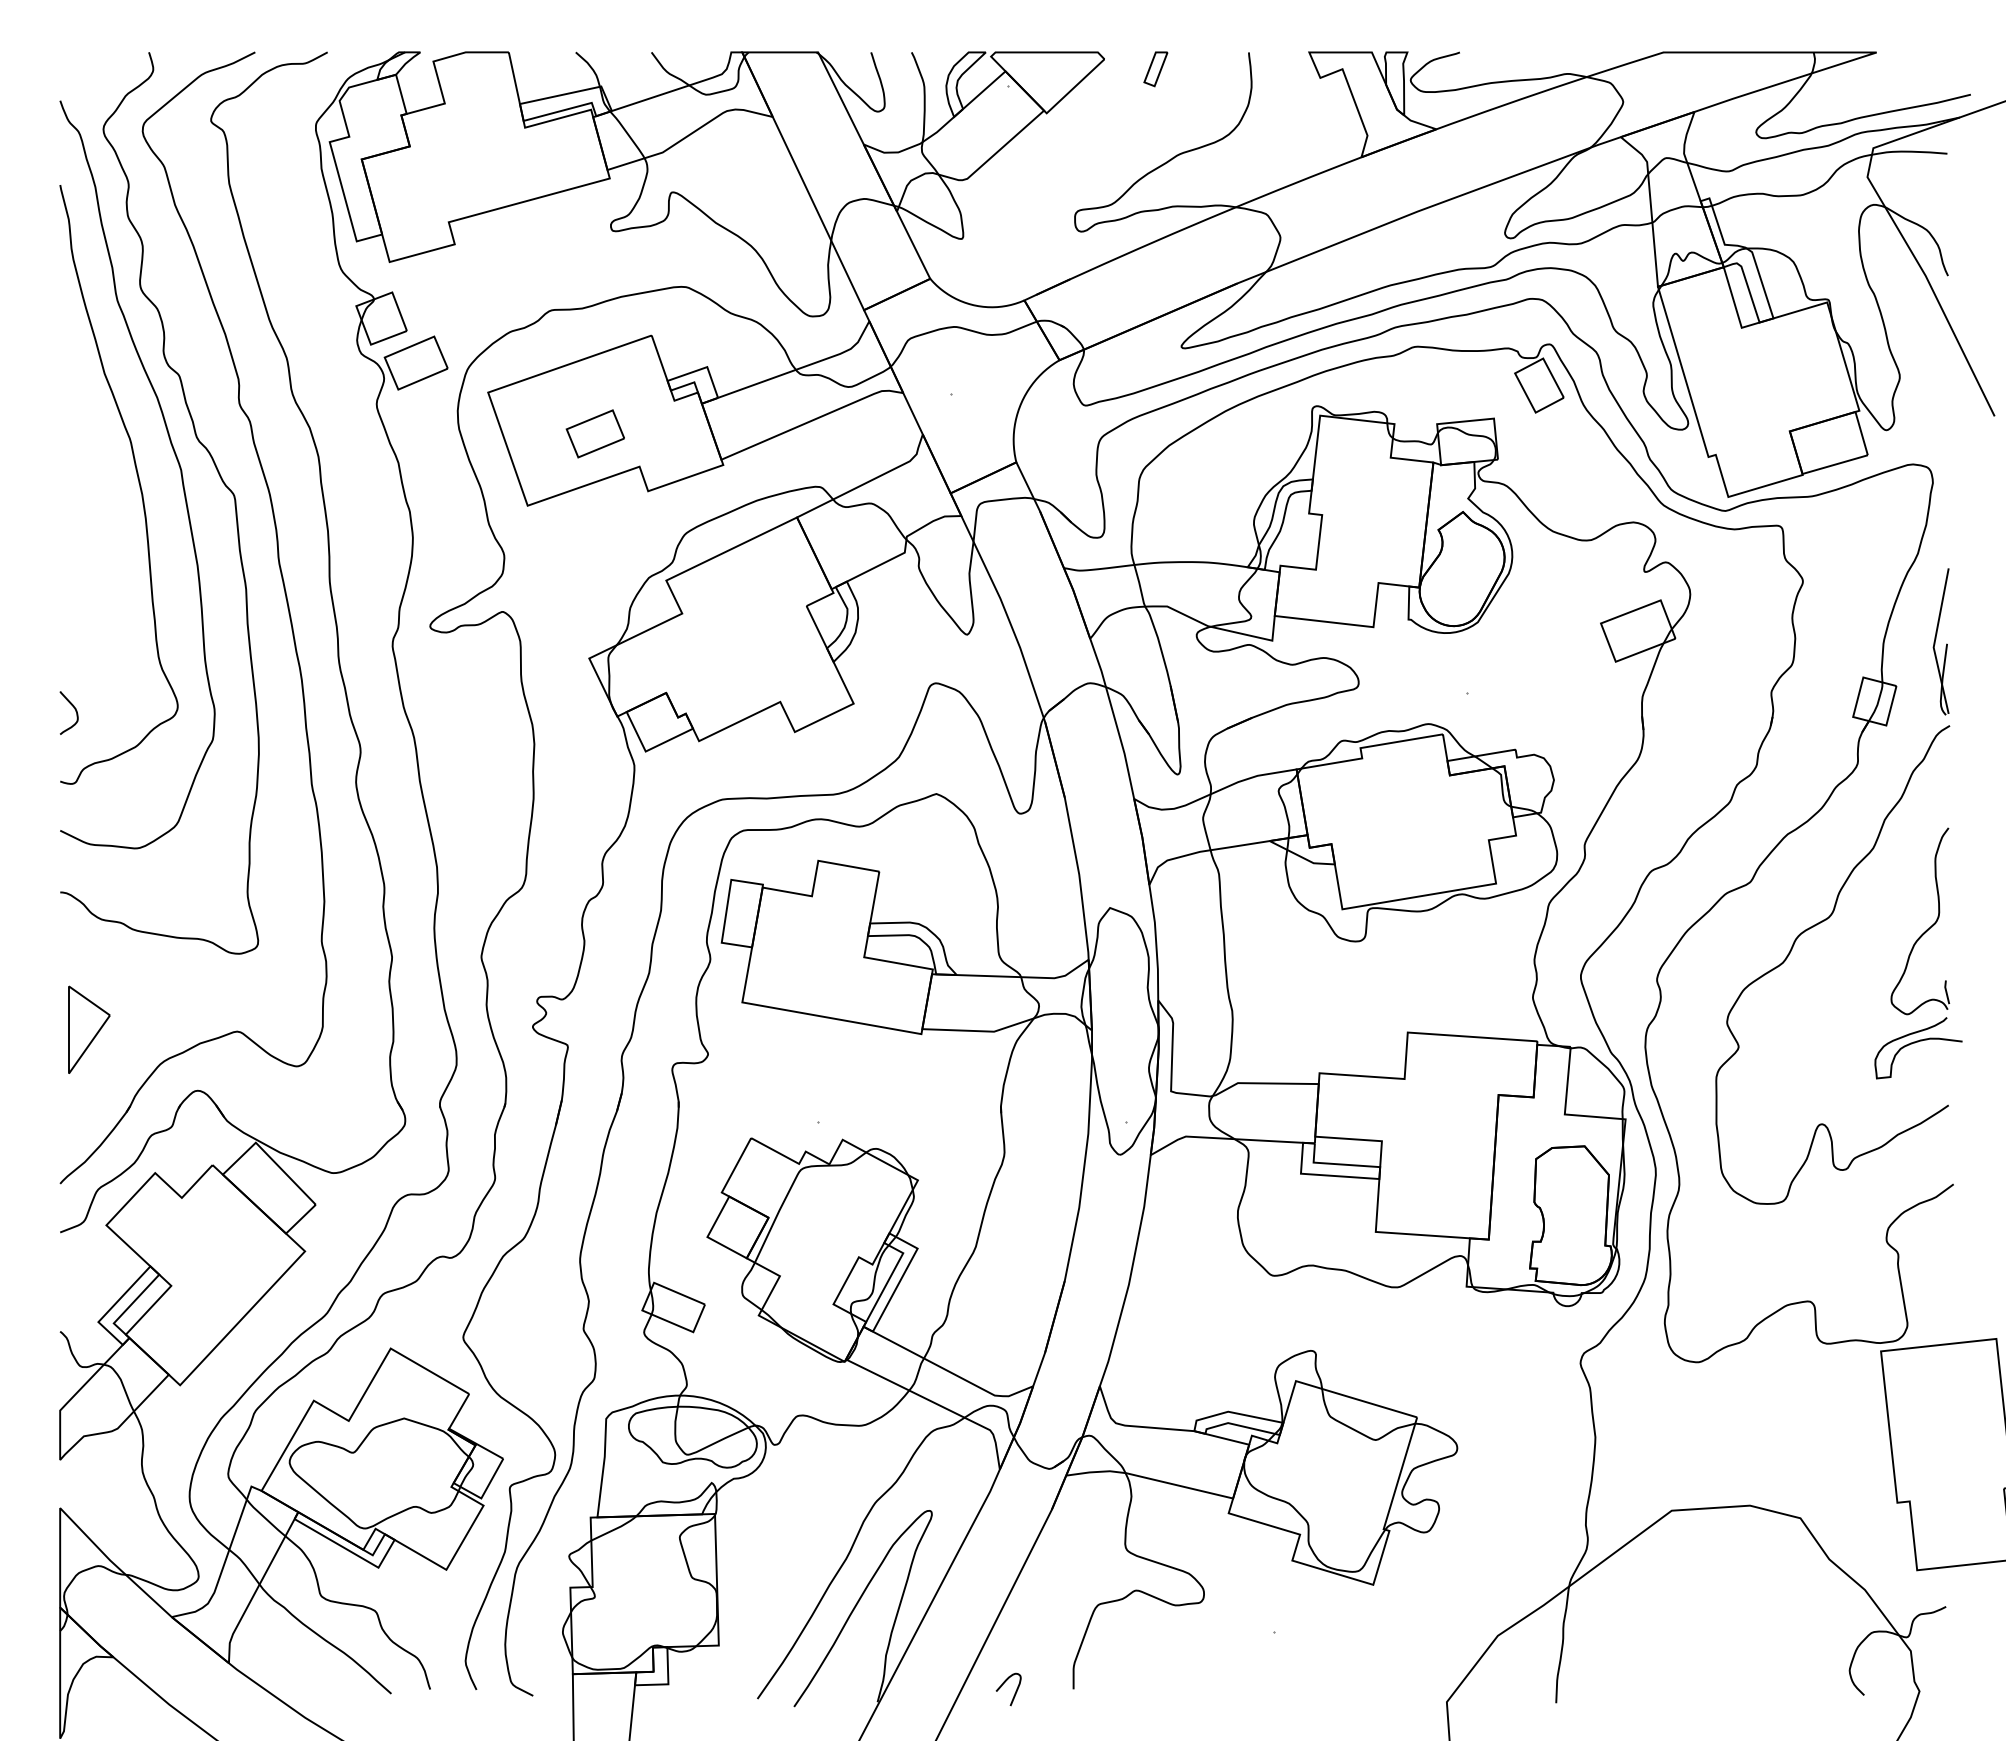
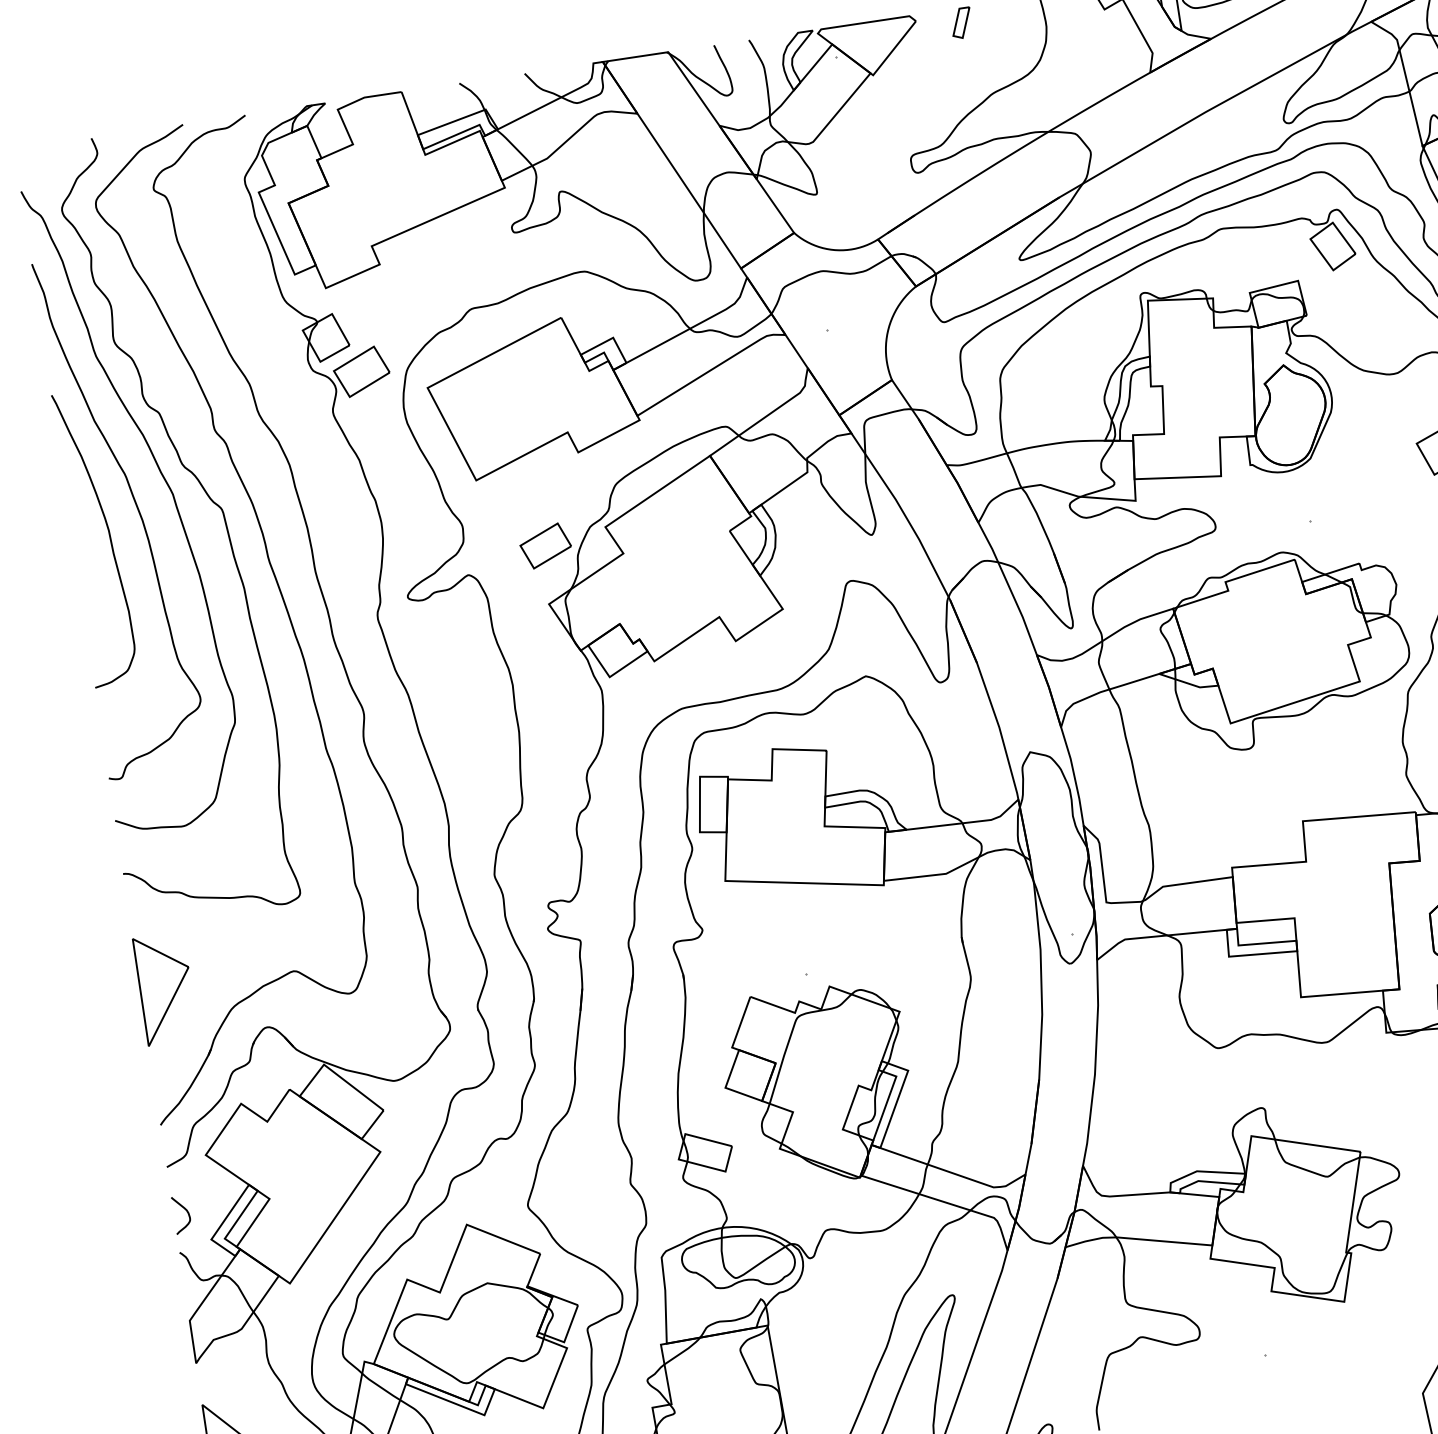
part: (594, 433) -> (544, 545), moved
curve: (101, 507) -> (109, 536), added
curve: (74, 709) -> (186, 1211), moved
part: (89, 1029) -> (165, 988), size x1.43

